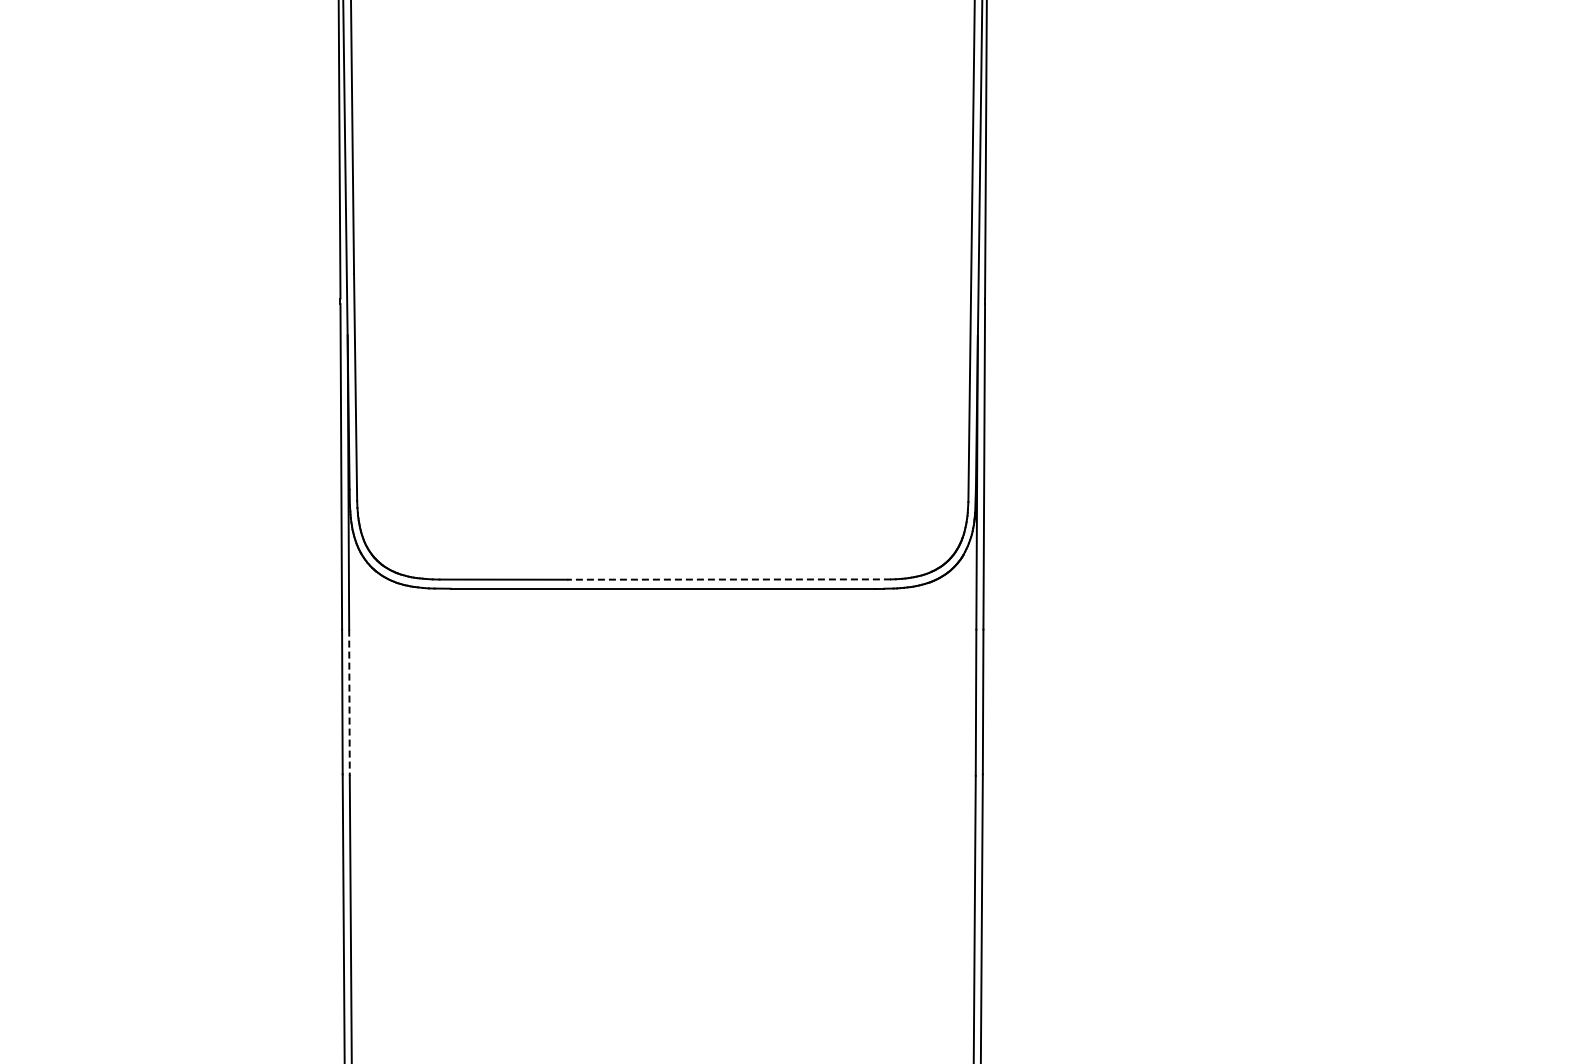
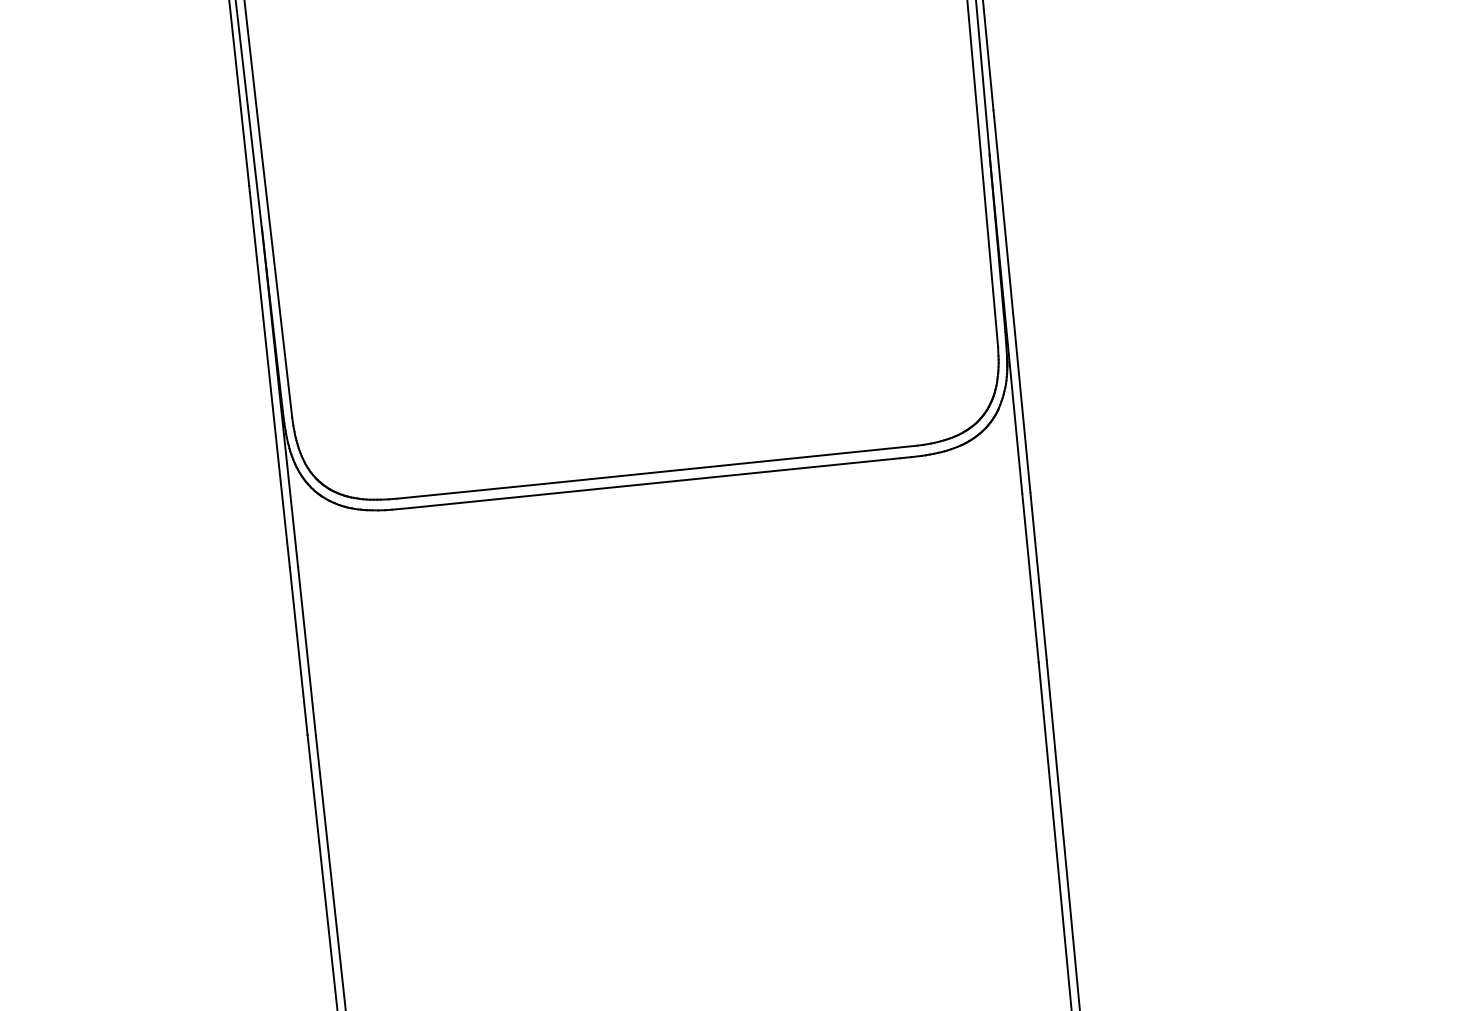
line: (729, 579) -> (731, 464), dashed -> solid
line: (349, 703) -> (307, 652), dashed -> solid

